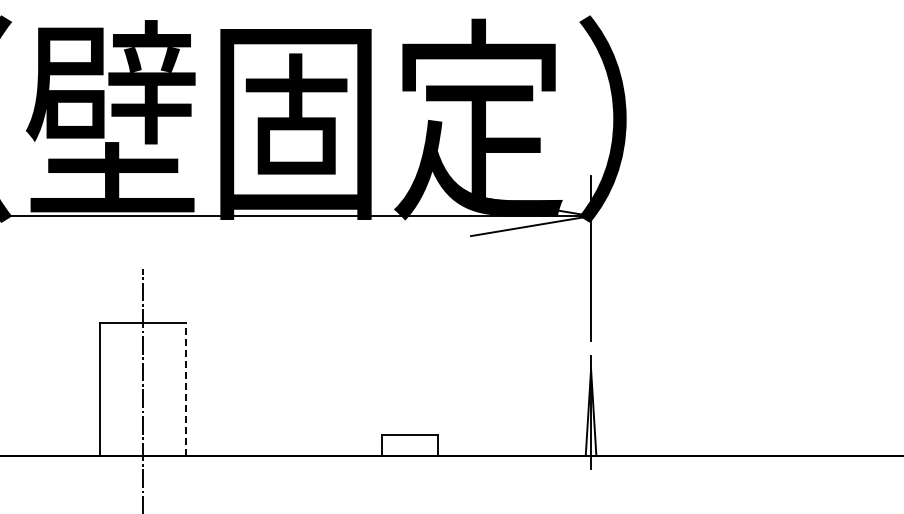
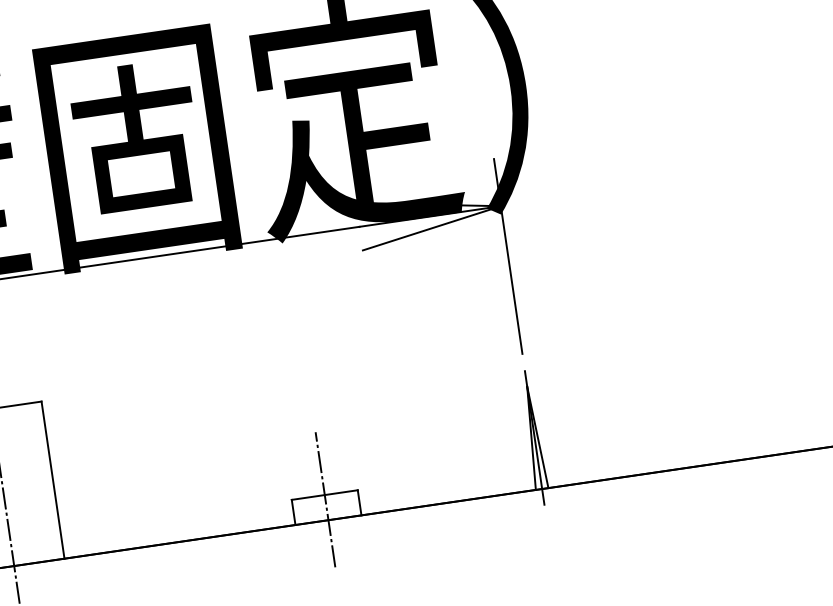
line: (185, 389) -> (52, 480), dashed -> solid
line: (409, 438) -> (325, 499), added

